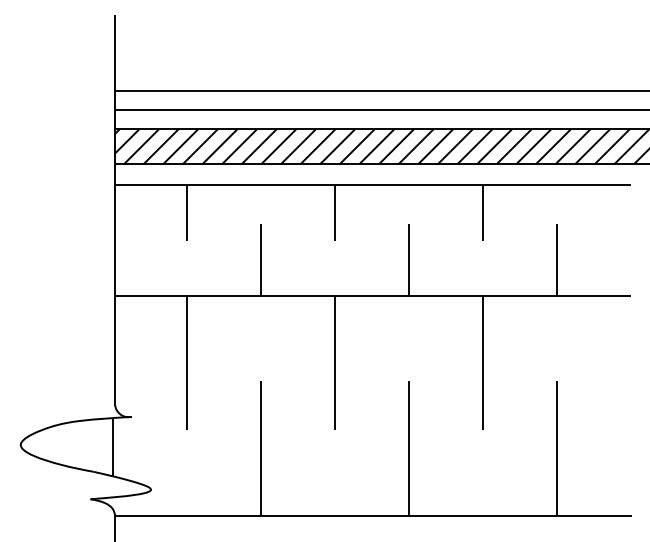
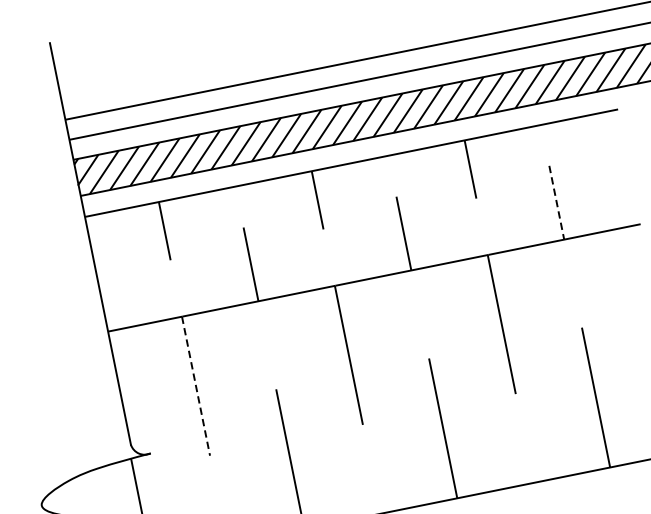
line: (556, 259) -> (556, 202), solid -> dashed
line: (186, 363) -> (196, 386), solid -> dashed

